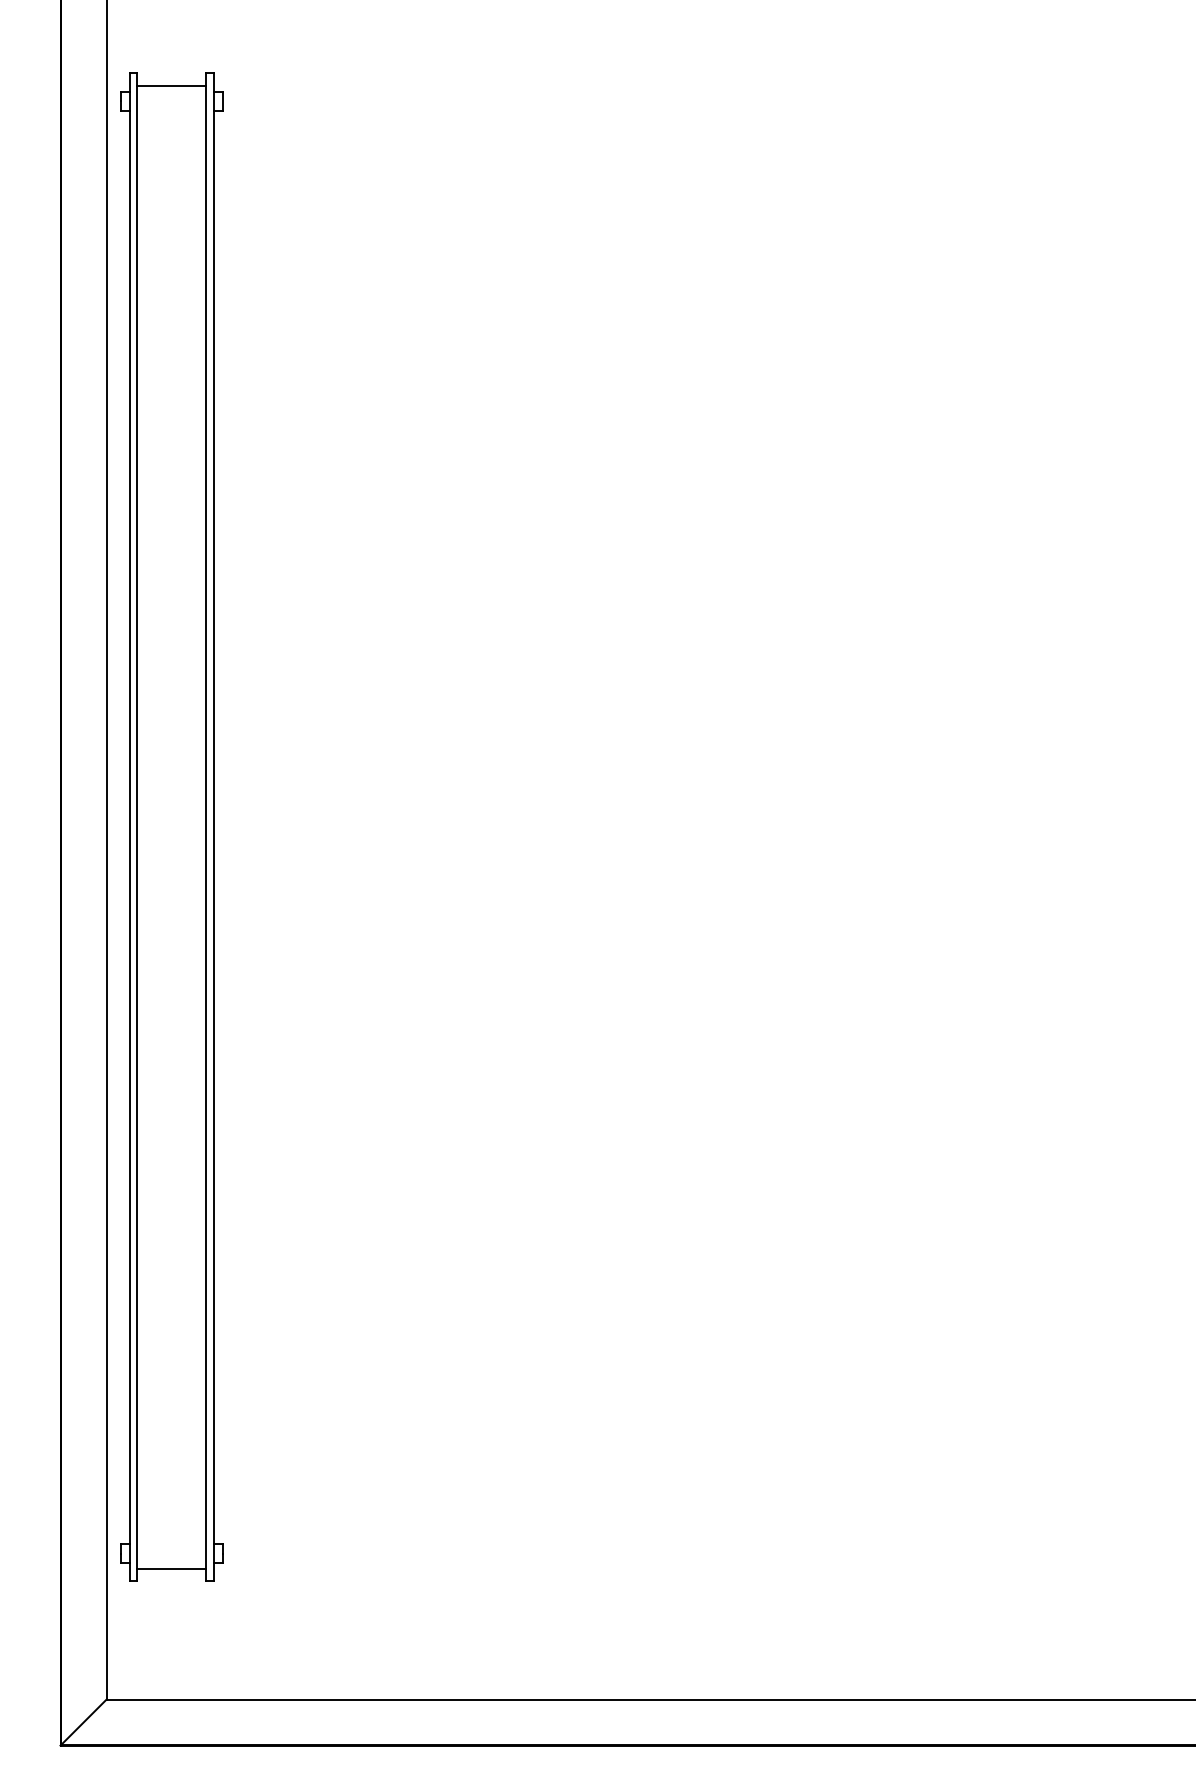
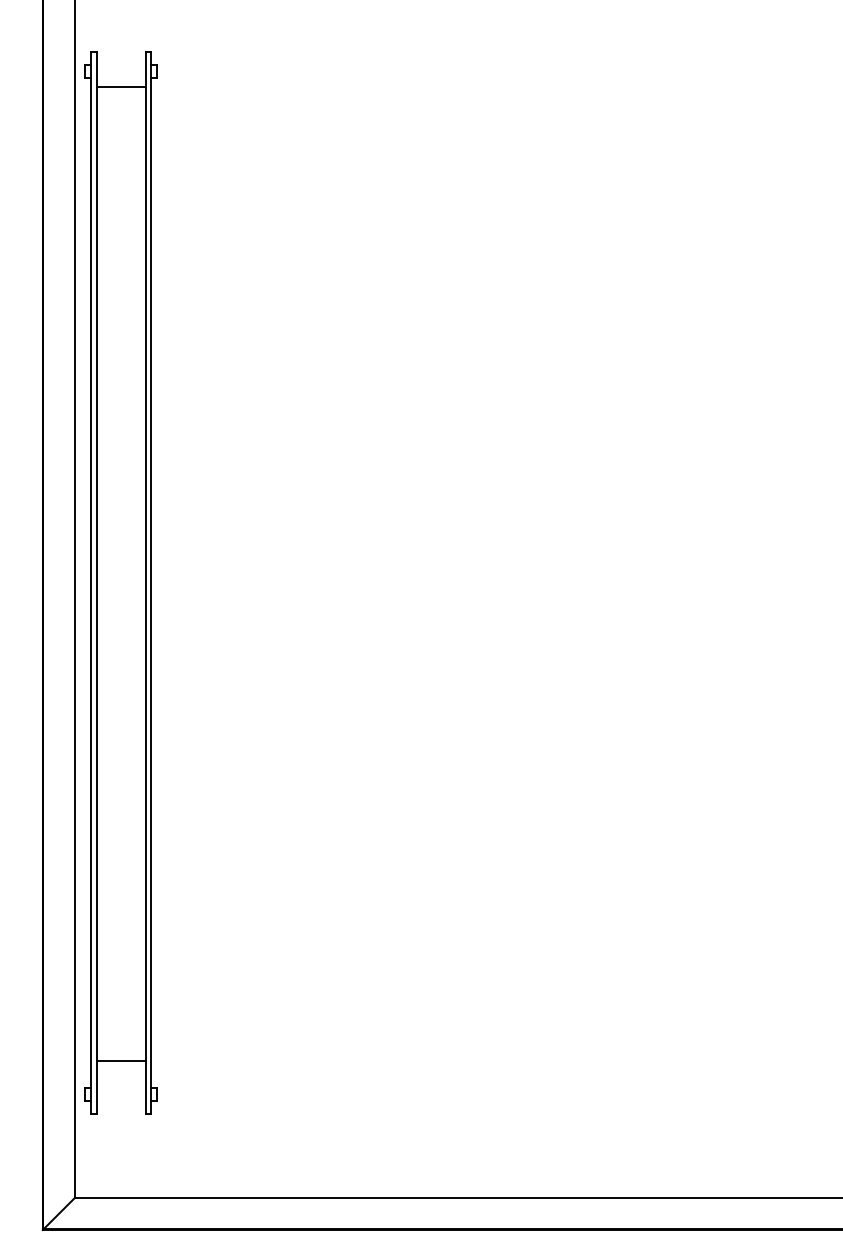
line: (170, 85) -> (120, 87), moved
line: (170, 1568) -> (120, 1060), moved

